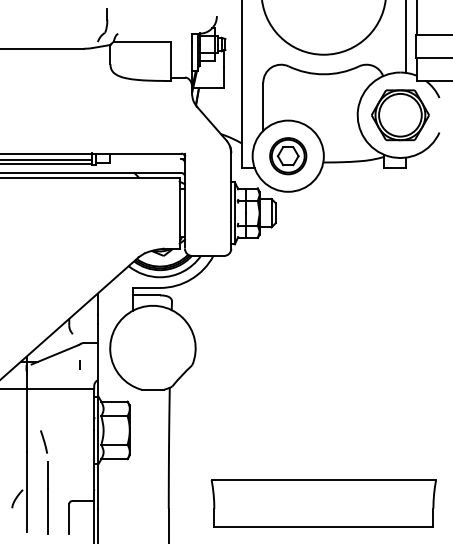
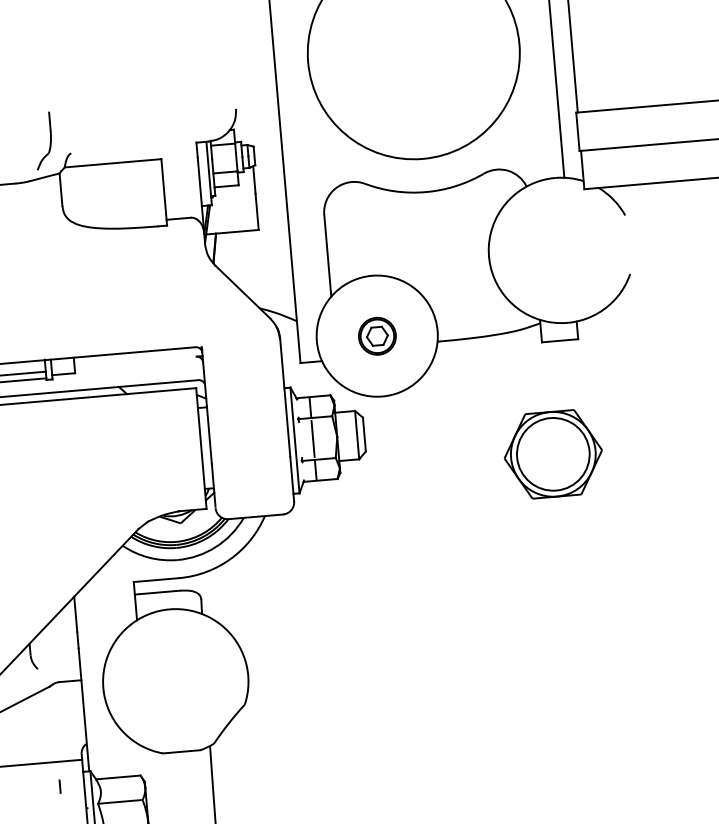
part: (400, 115) -> (553, 454), moved
part: (288, 156) -> (377, 336), size x0.6
line: (79, 364) -> (59, 785), moved

